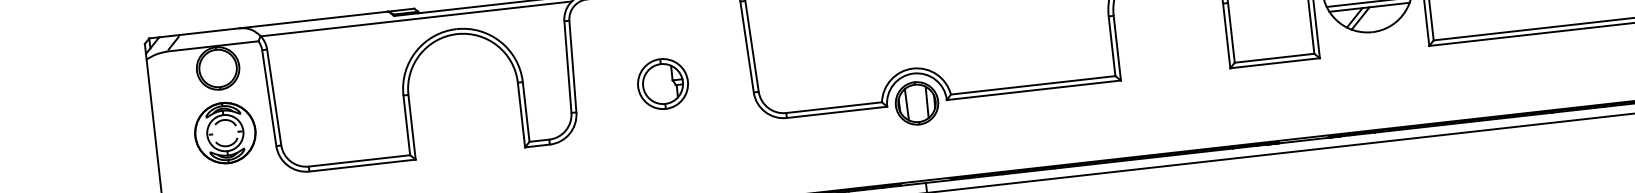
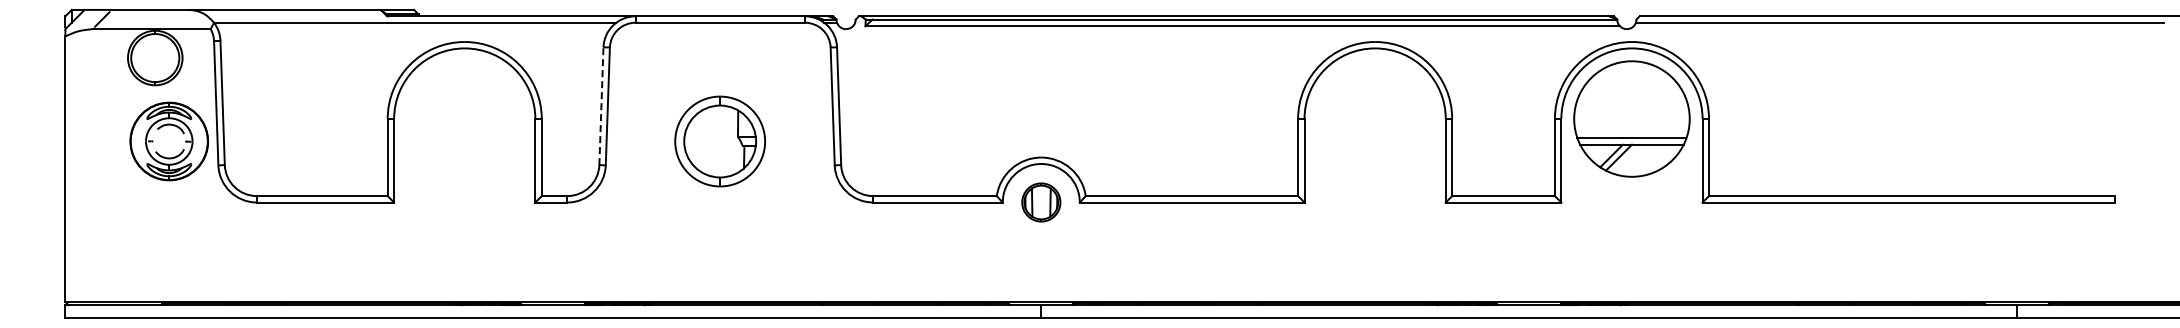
line: (567, 67) -> (601, 106), solid -> dashed
part: (663, 84) -> (720, 141), size x1.4
part: (917, 103) -> (1041, 202), size x0.7
part: (224, 133) -> (168, 141), moved

